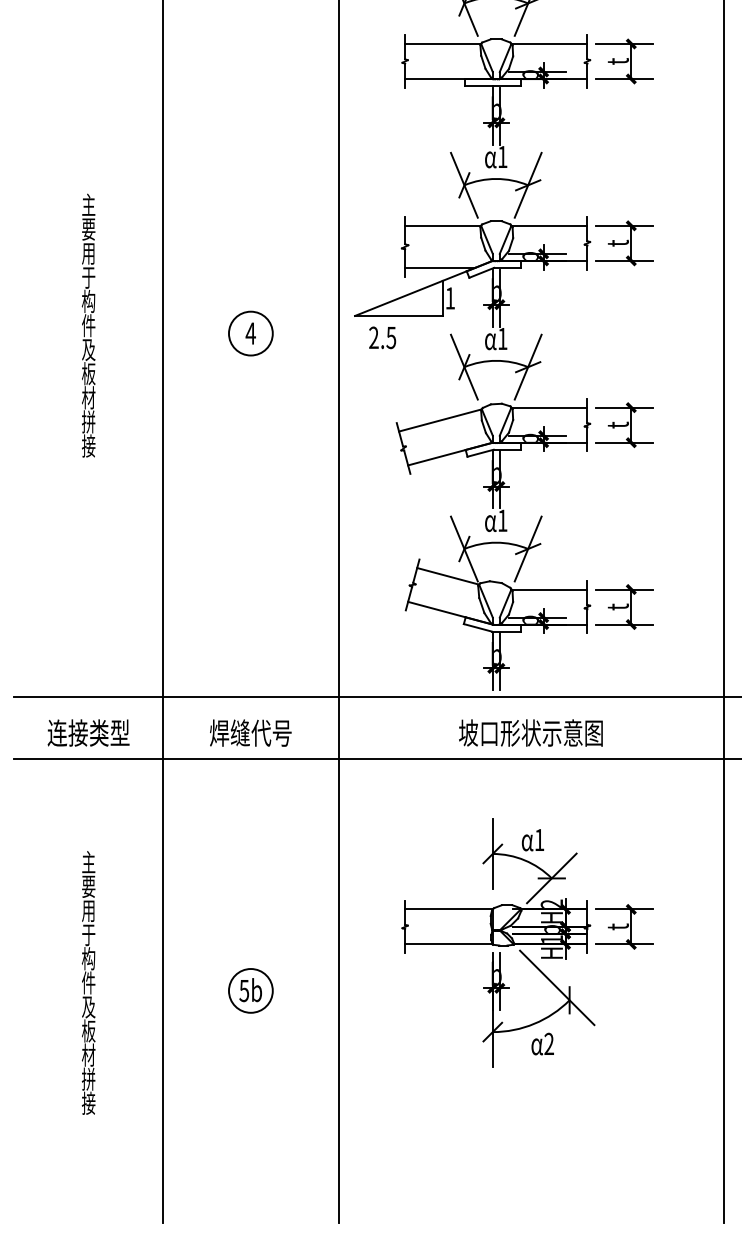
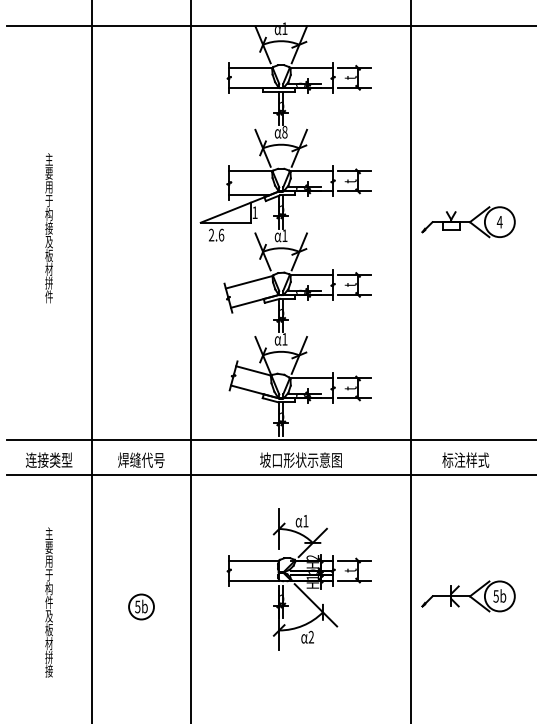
text: (502, 157) -> (284, 132), 1 -> 8
text: (87, 324) -> (48, 227), 件 -> 接
part: (250, 333) -> (141, 232), removed
text: (391, 336) -> (221, 234), 2.5 -> 2.6
text: (87, 445) -> (48, 296), 接 -> 件

